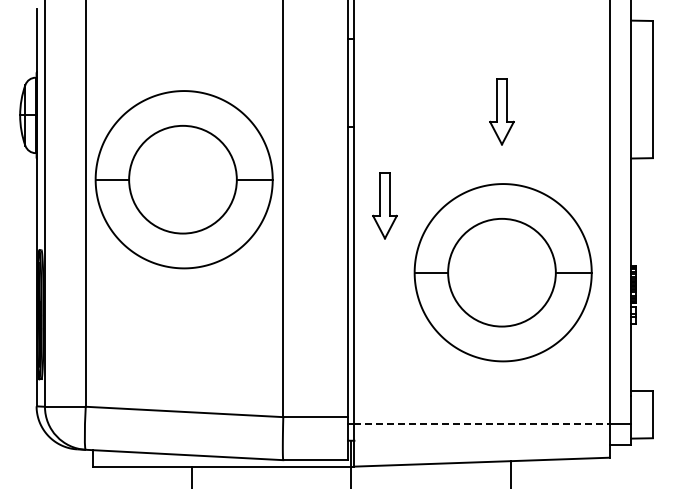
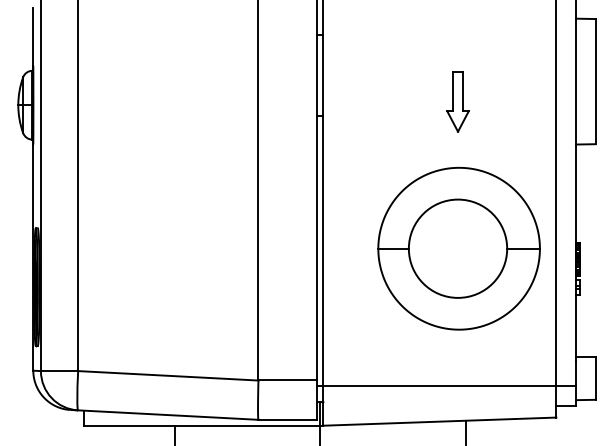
part: (183, 179) -> (167, 163), removed
part: (384, 205) -> (350, 187), removed
line: (482, 423) -> (440, 386), dashed -> solid

